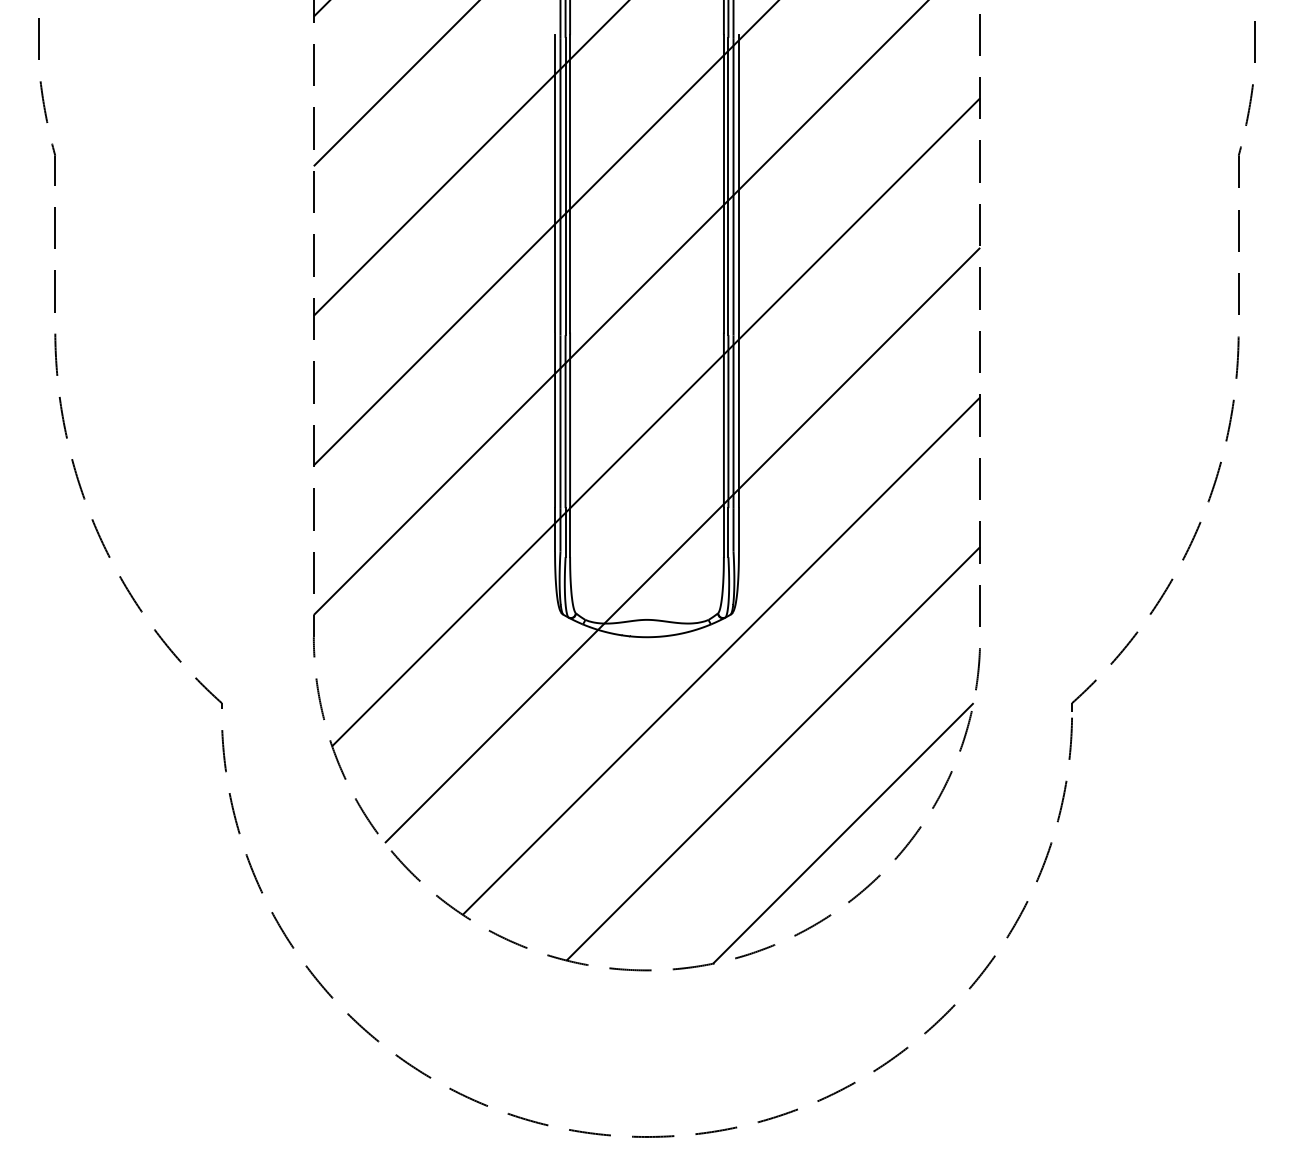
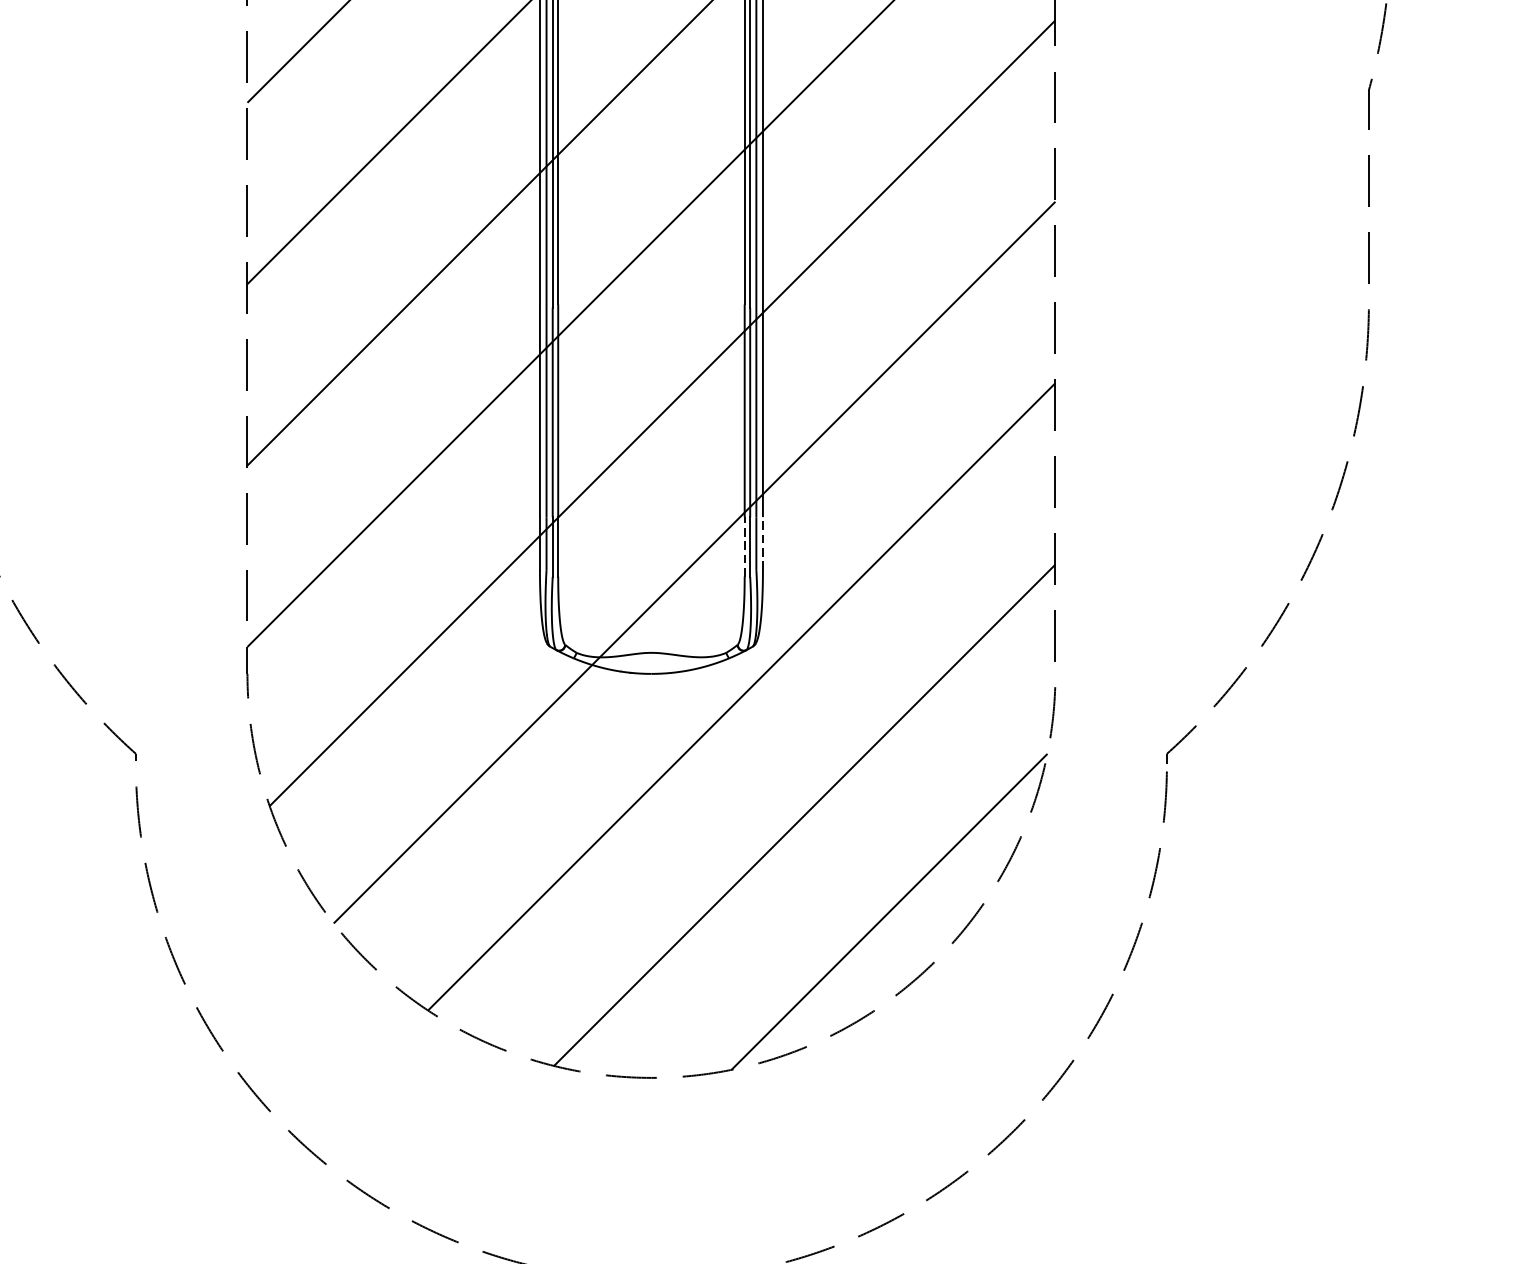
line: (738, 529) -> (762, 543), solid -> dashed
line: (723, 532) -> (744, 546), solid -> dashed

